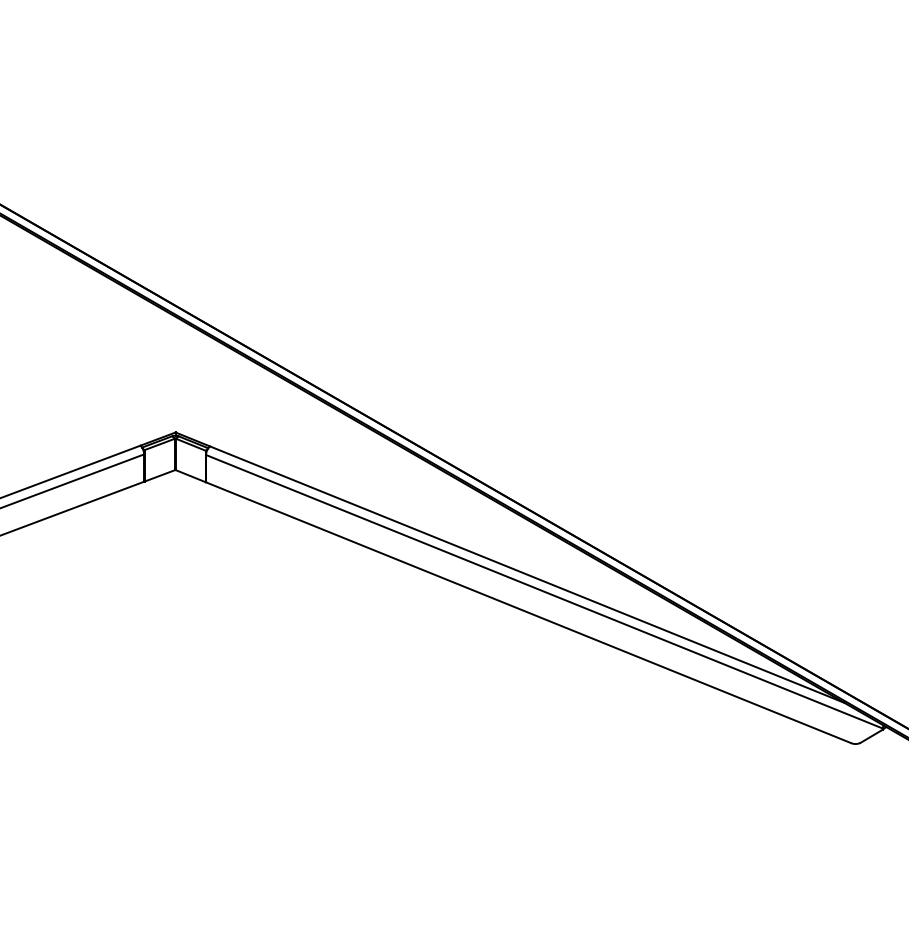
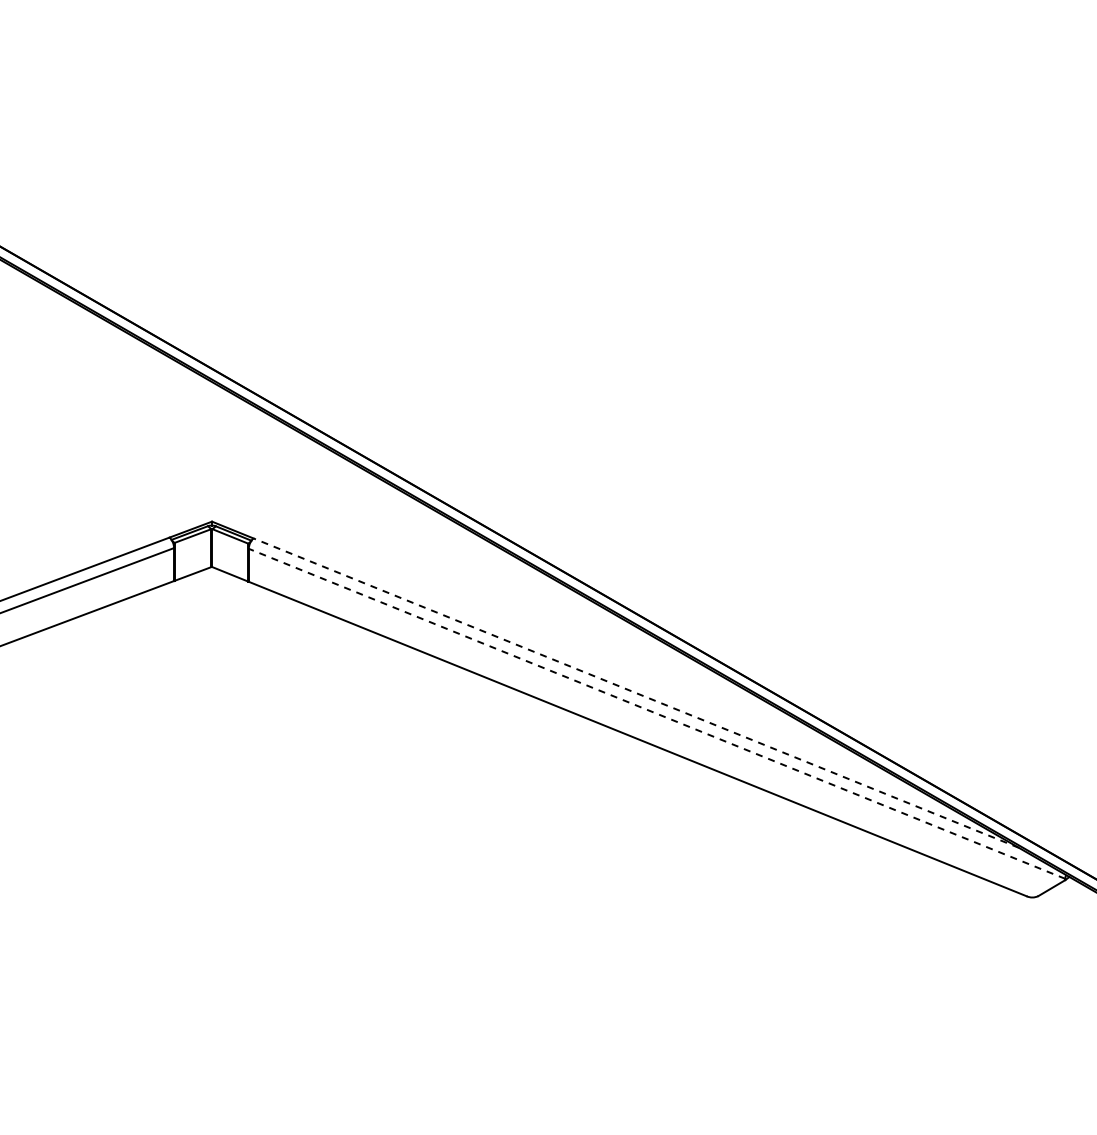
line: (527, 574) -> (636, 693), solid -> dashed
line: (544, 591) -> (656, 713), solid -> dashed

